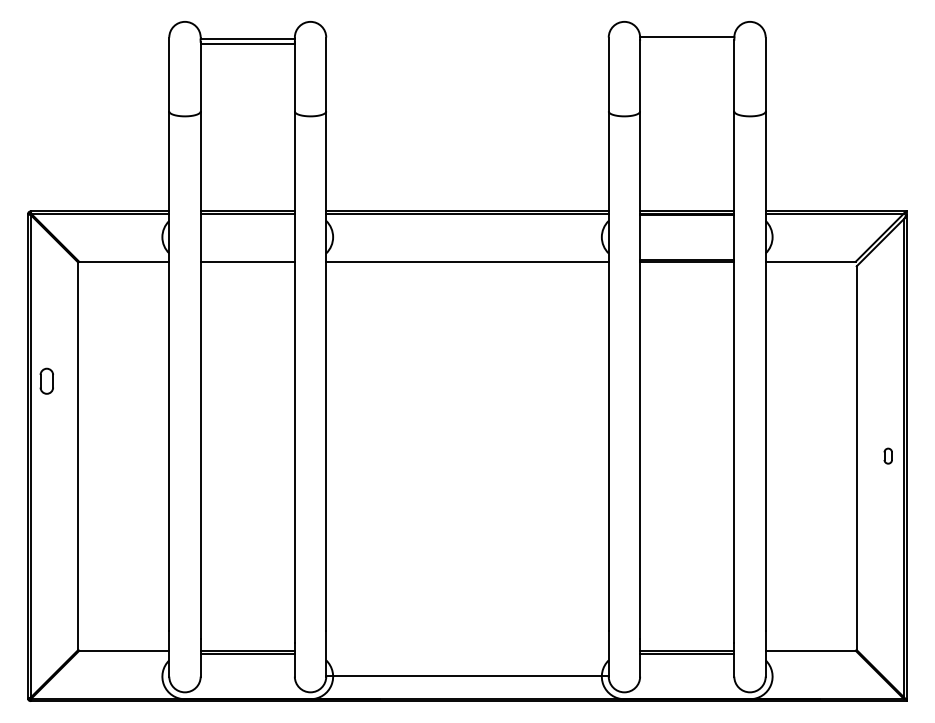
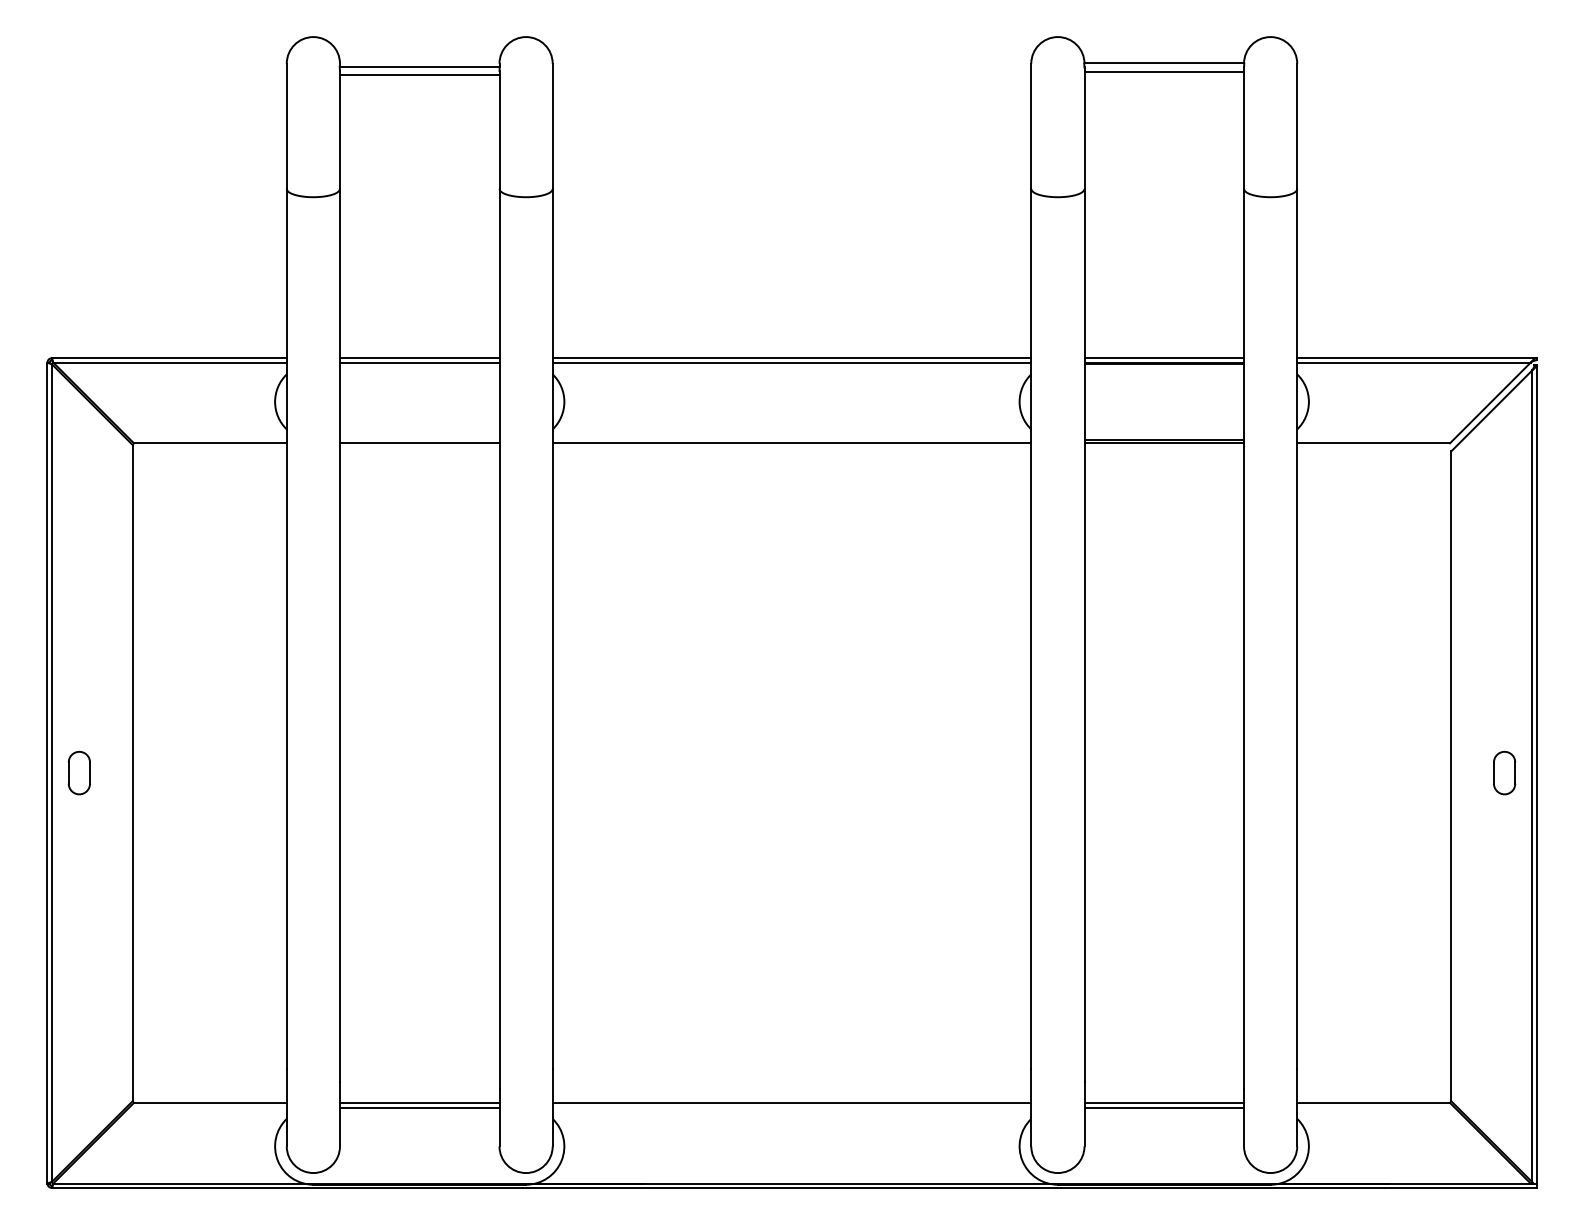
line: (687, 42) -> (1164, 72), added
part: (46, 380) -> (78, 771), moved
part: (888, 455) -> (1505, 771), size x1.67
line: (467, 675) -> (792, 1102), moved

